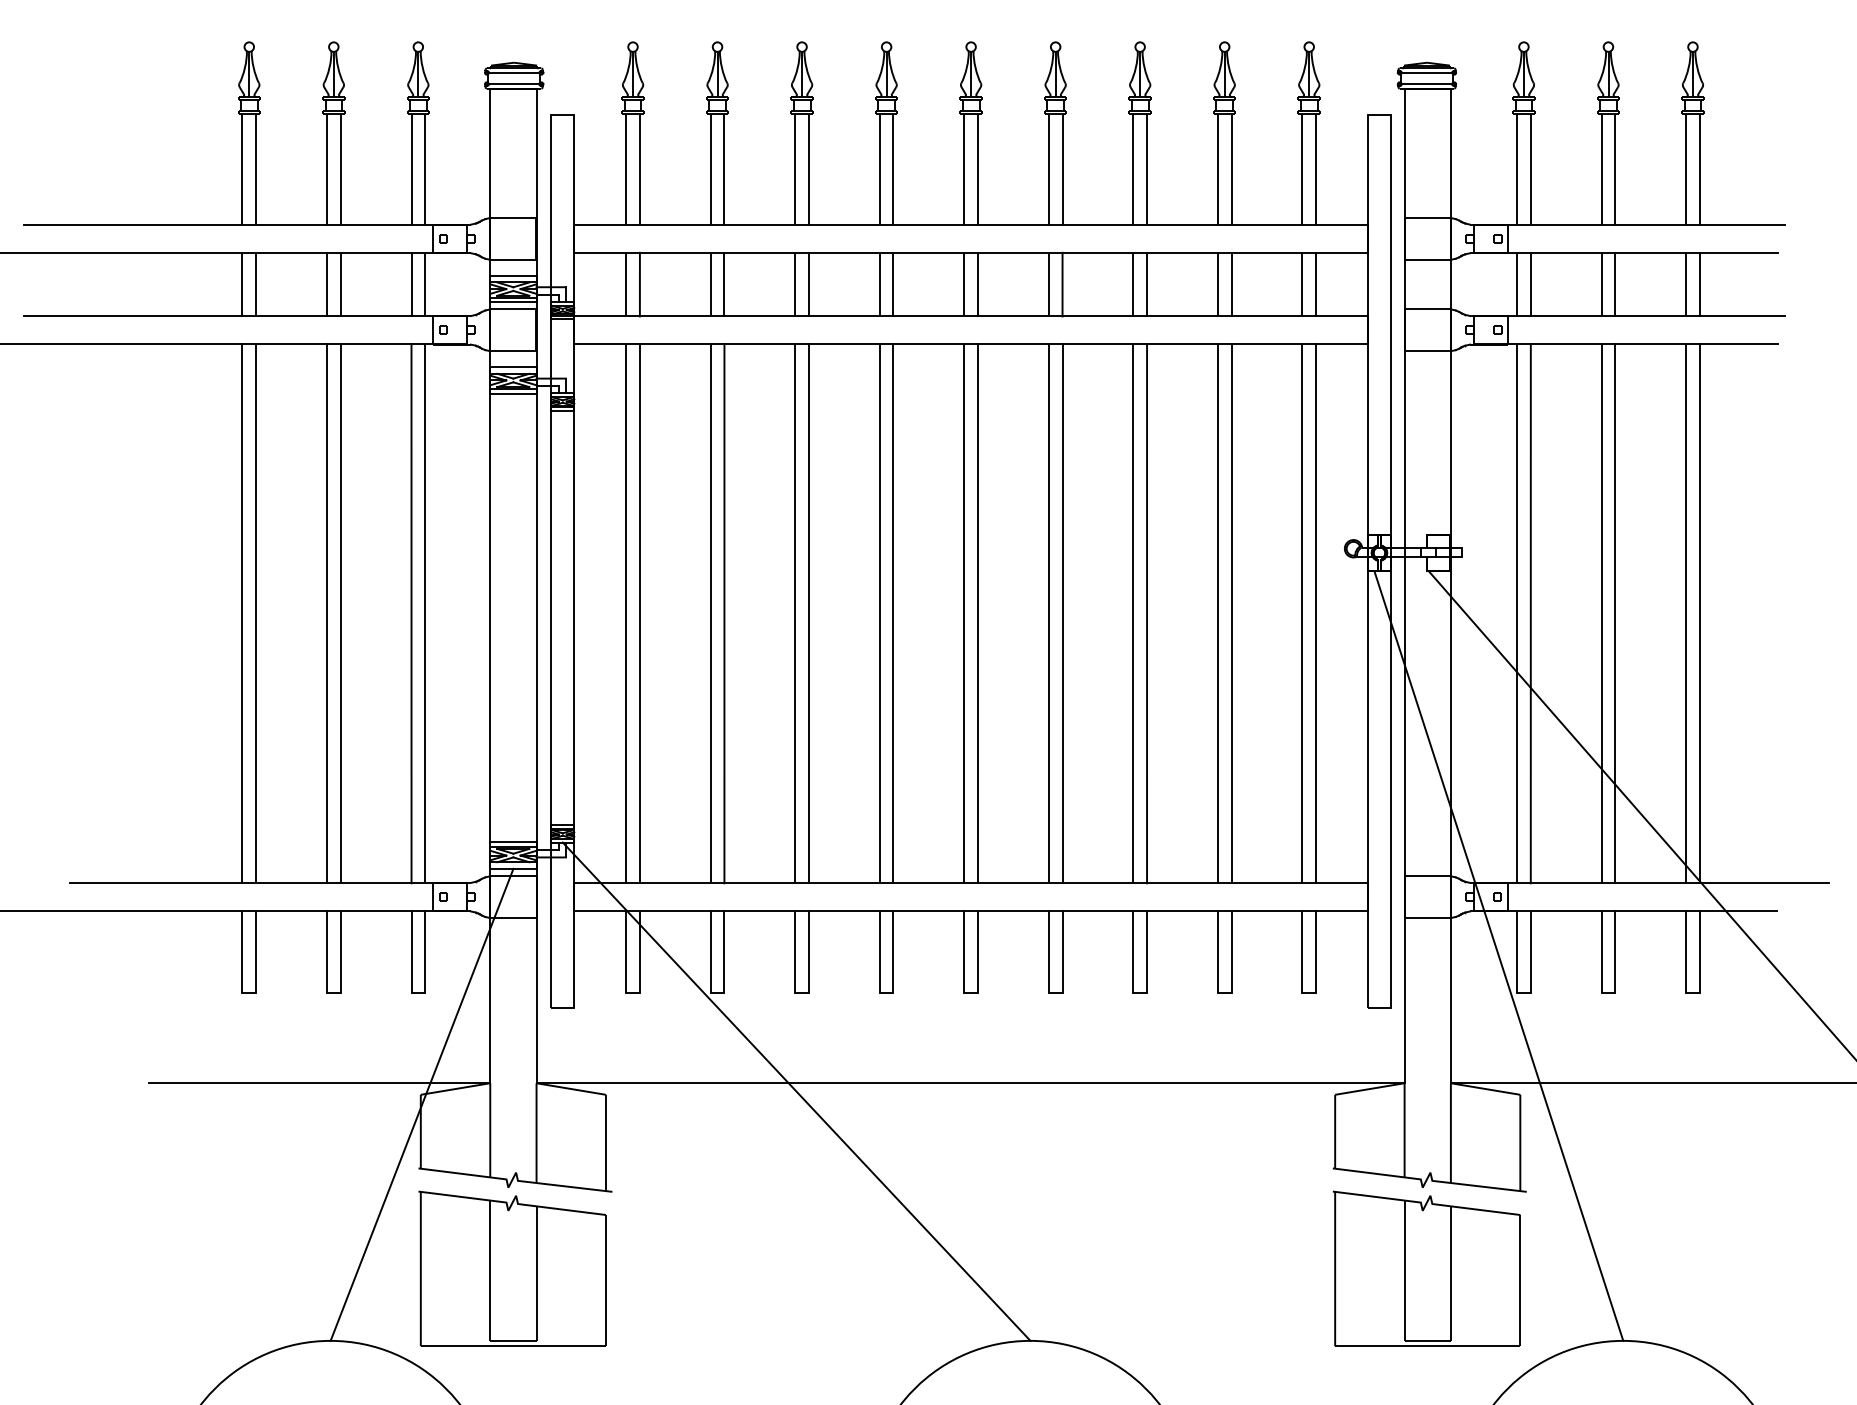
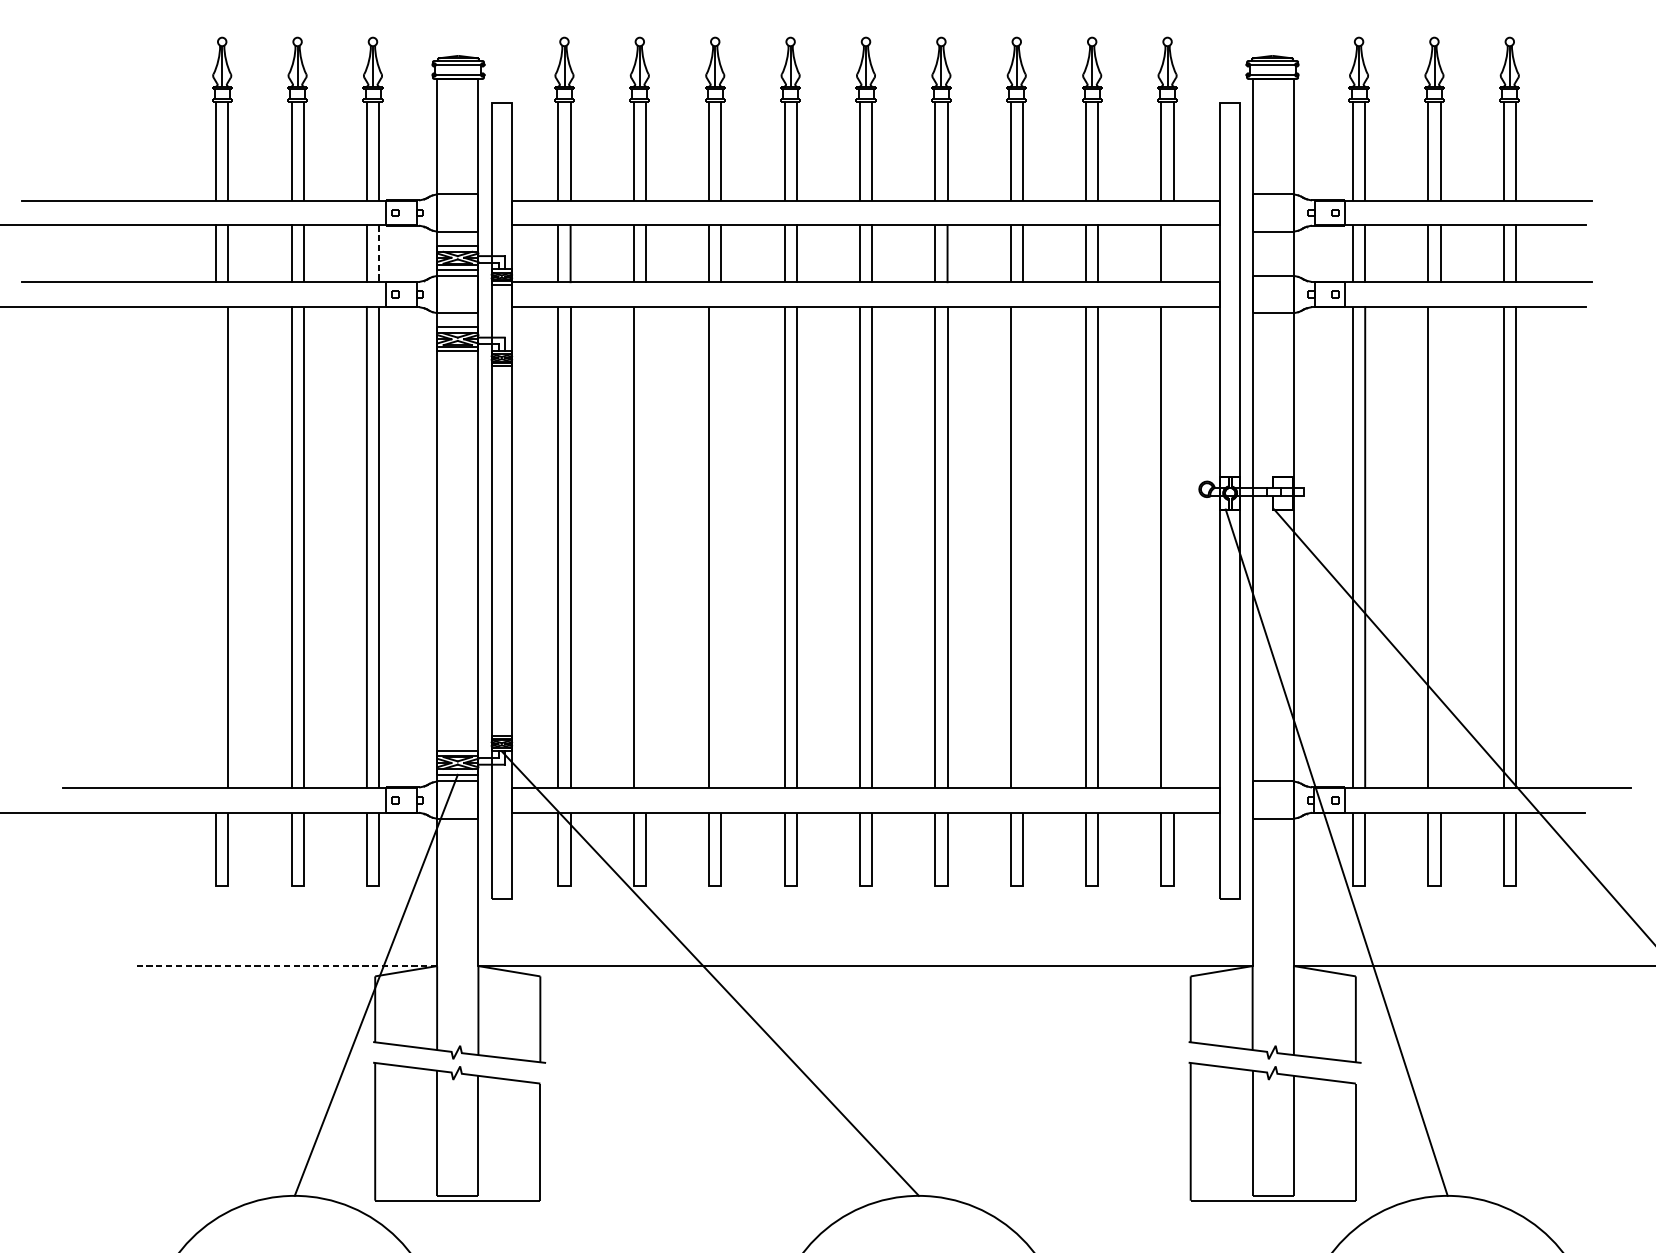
line: (425, 284) -> (379, 253), solid -> dashed
line: (1316, 284) -> (1174, 253), removed
line: (242, 613) -> (216, 547), removed
line: (724, 613) -> (646, 547), removed
line: (808, 613) -> (720, 547), removed
line: (1147, 613) -> (1023, 547), removed
line: (1316, 613) -> (1174, 547), removed
line: (1615, 613) -> (1440, 547), removed
line: (319, 1083) -> (284, 966), solid -> dashed

